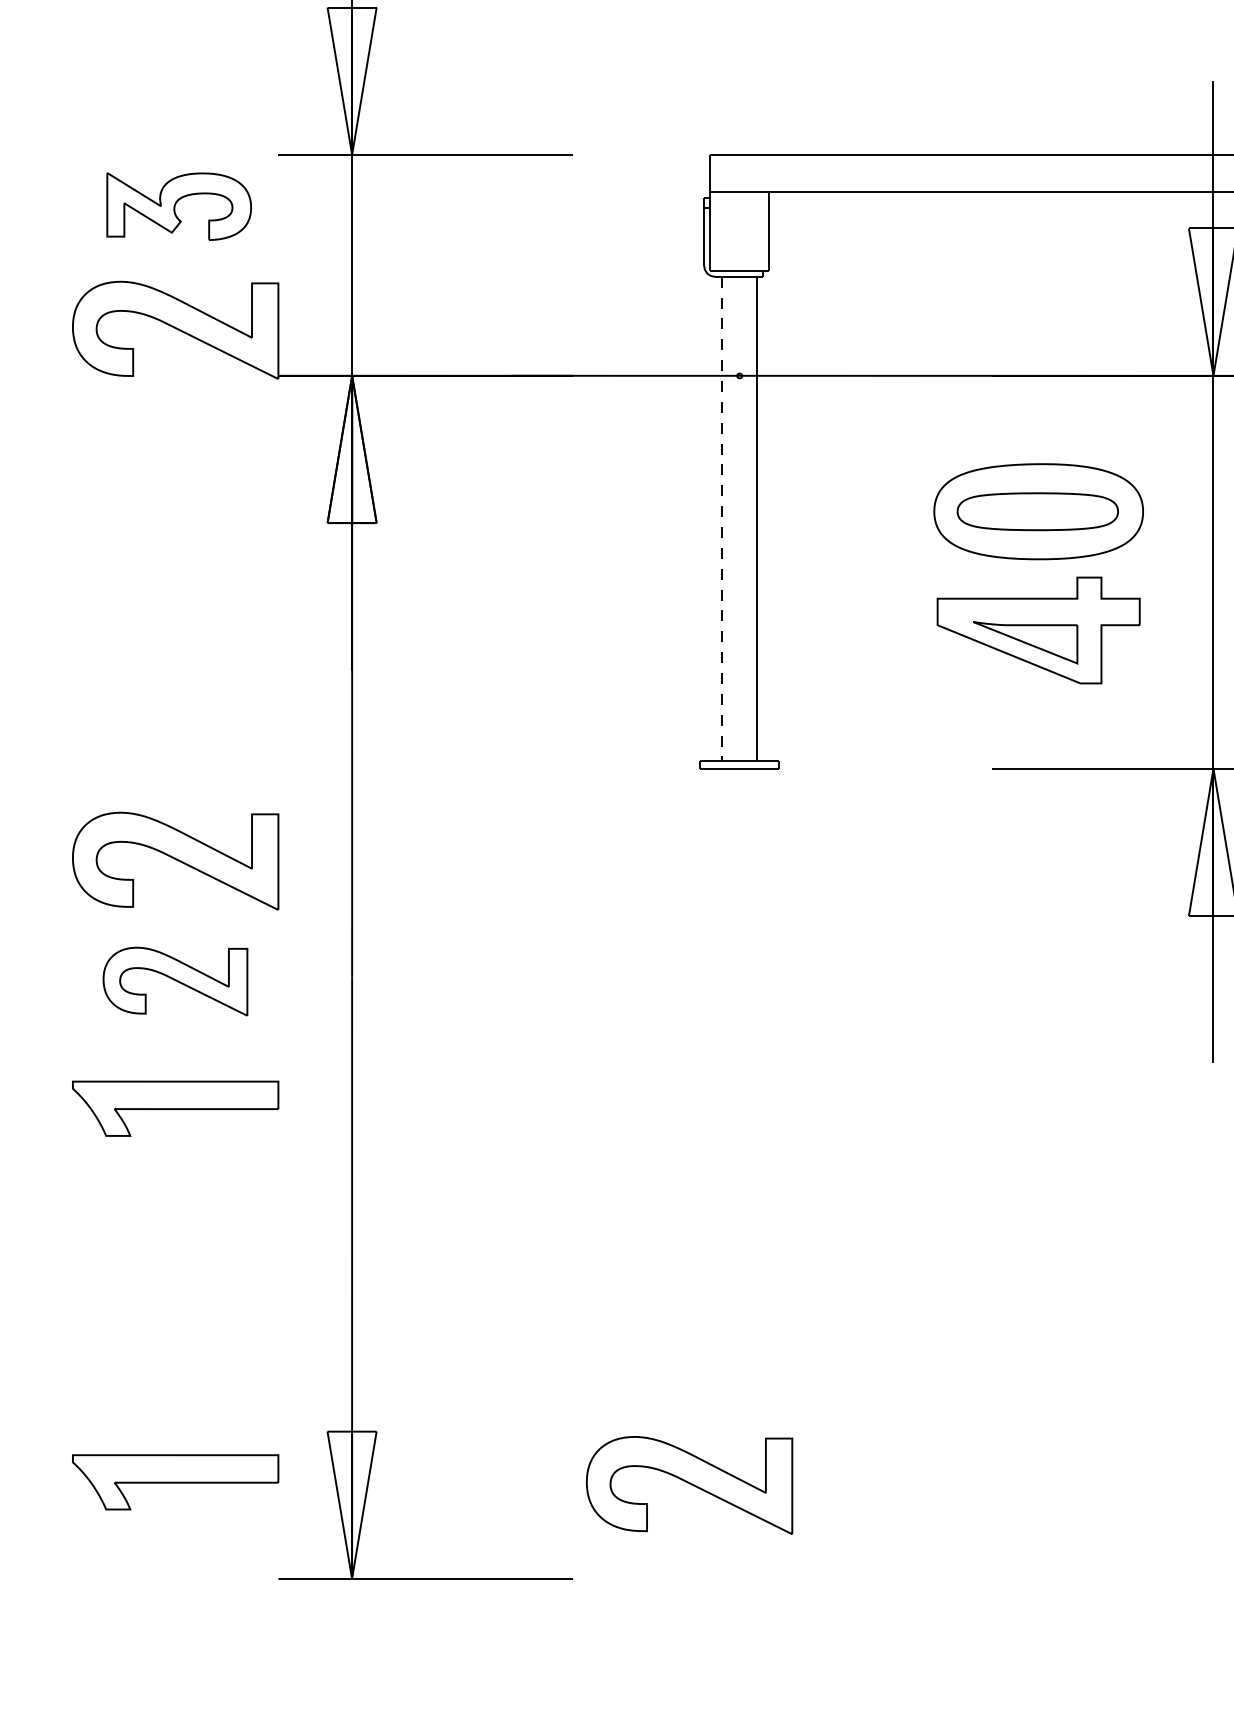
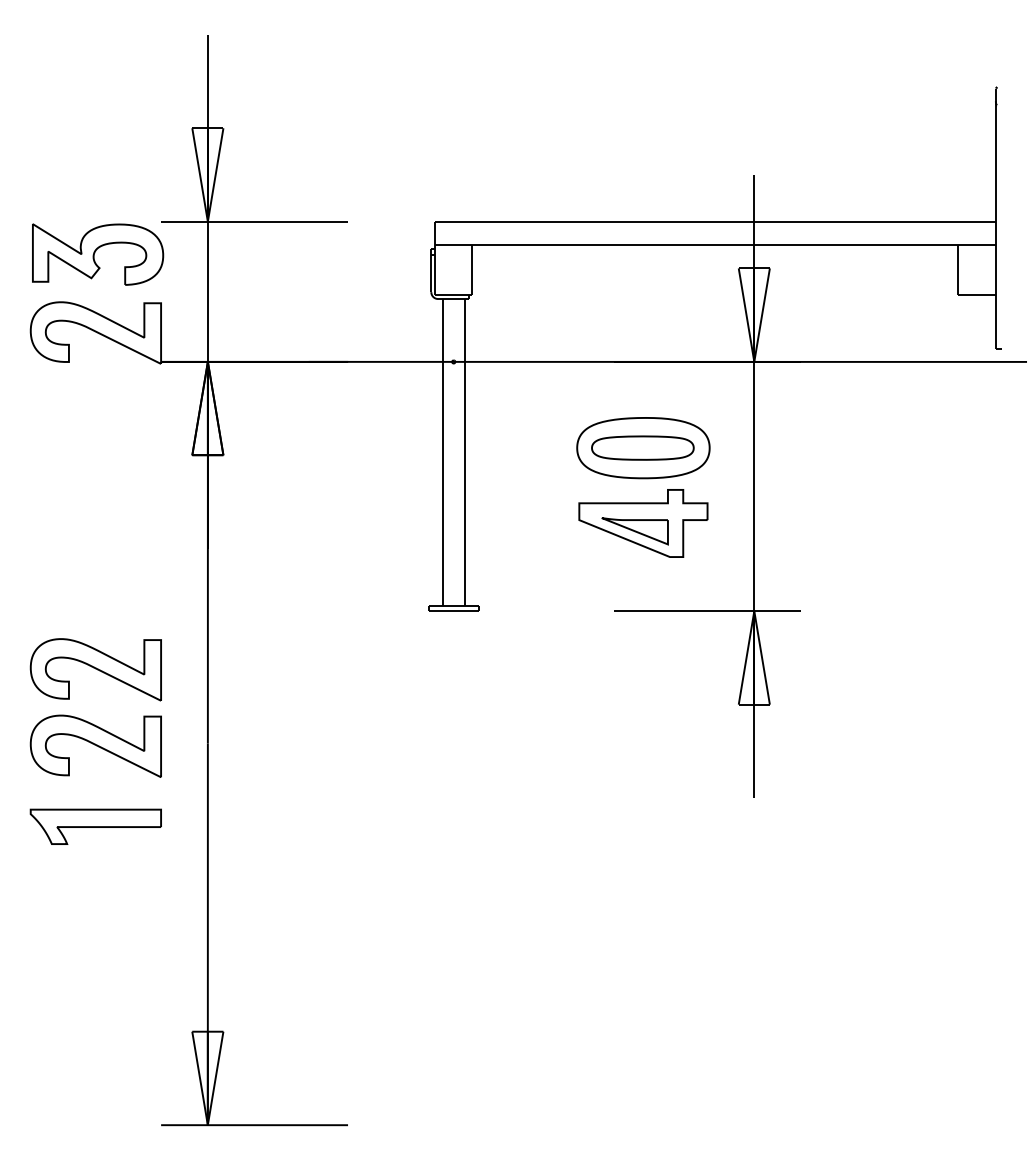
part: (179, 206) -> (98, 254), size x1.43
line: (721, 518) -> (442, 452), dashed -> solid
part: (174, 980) -> (95, 745), size x1.43
part: (174, 1481) -> (95, 1063), removed
part: (688, 1484) -> (421, 1065), removed

